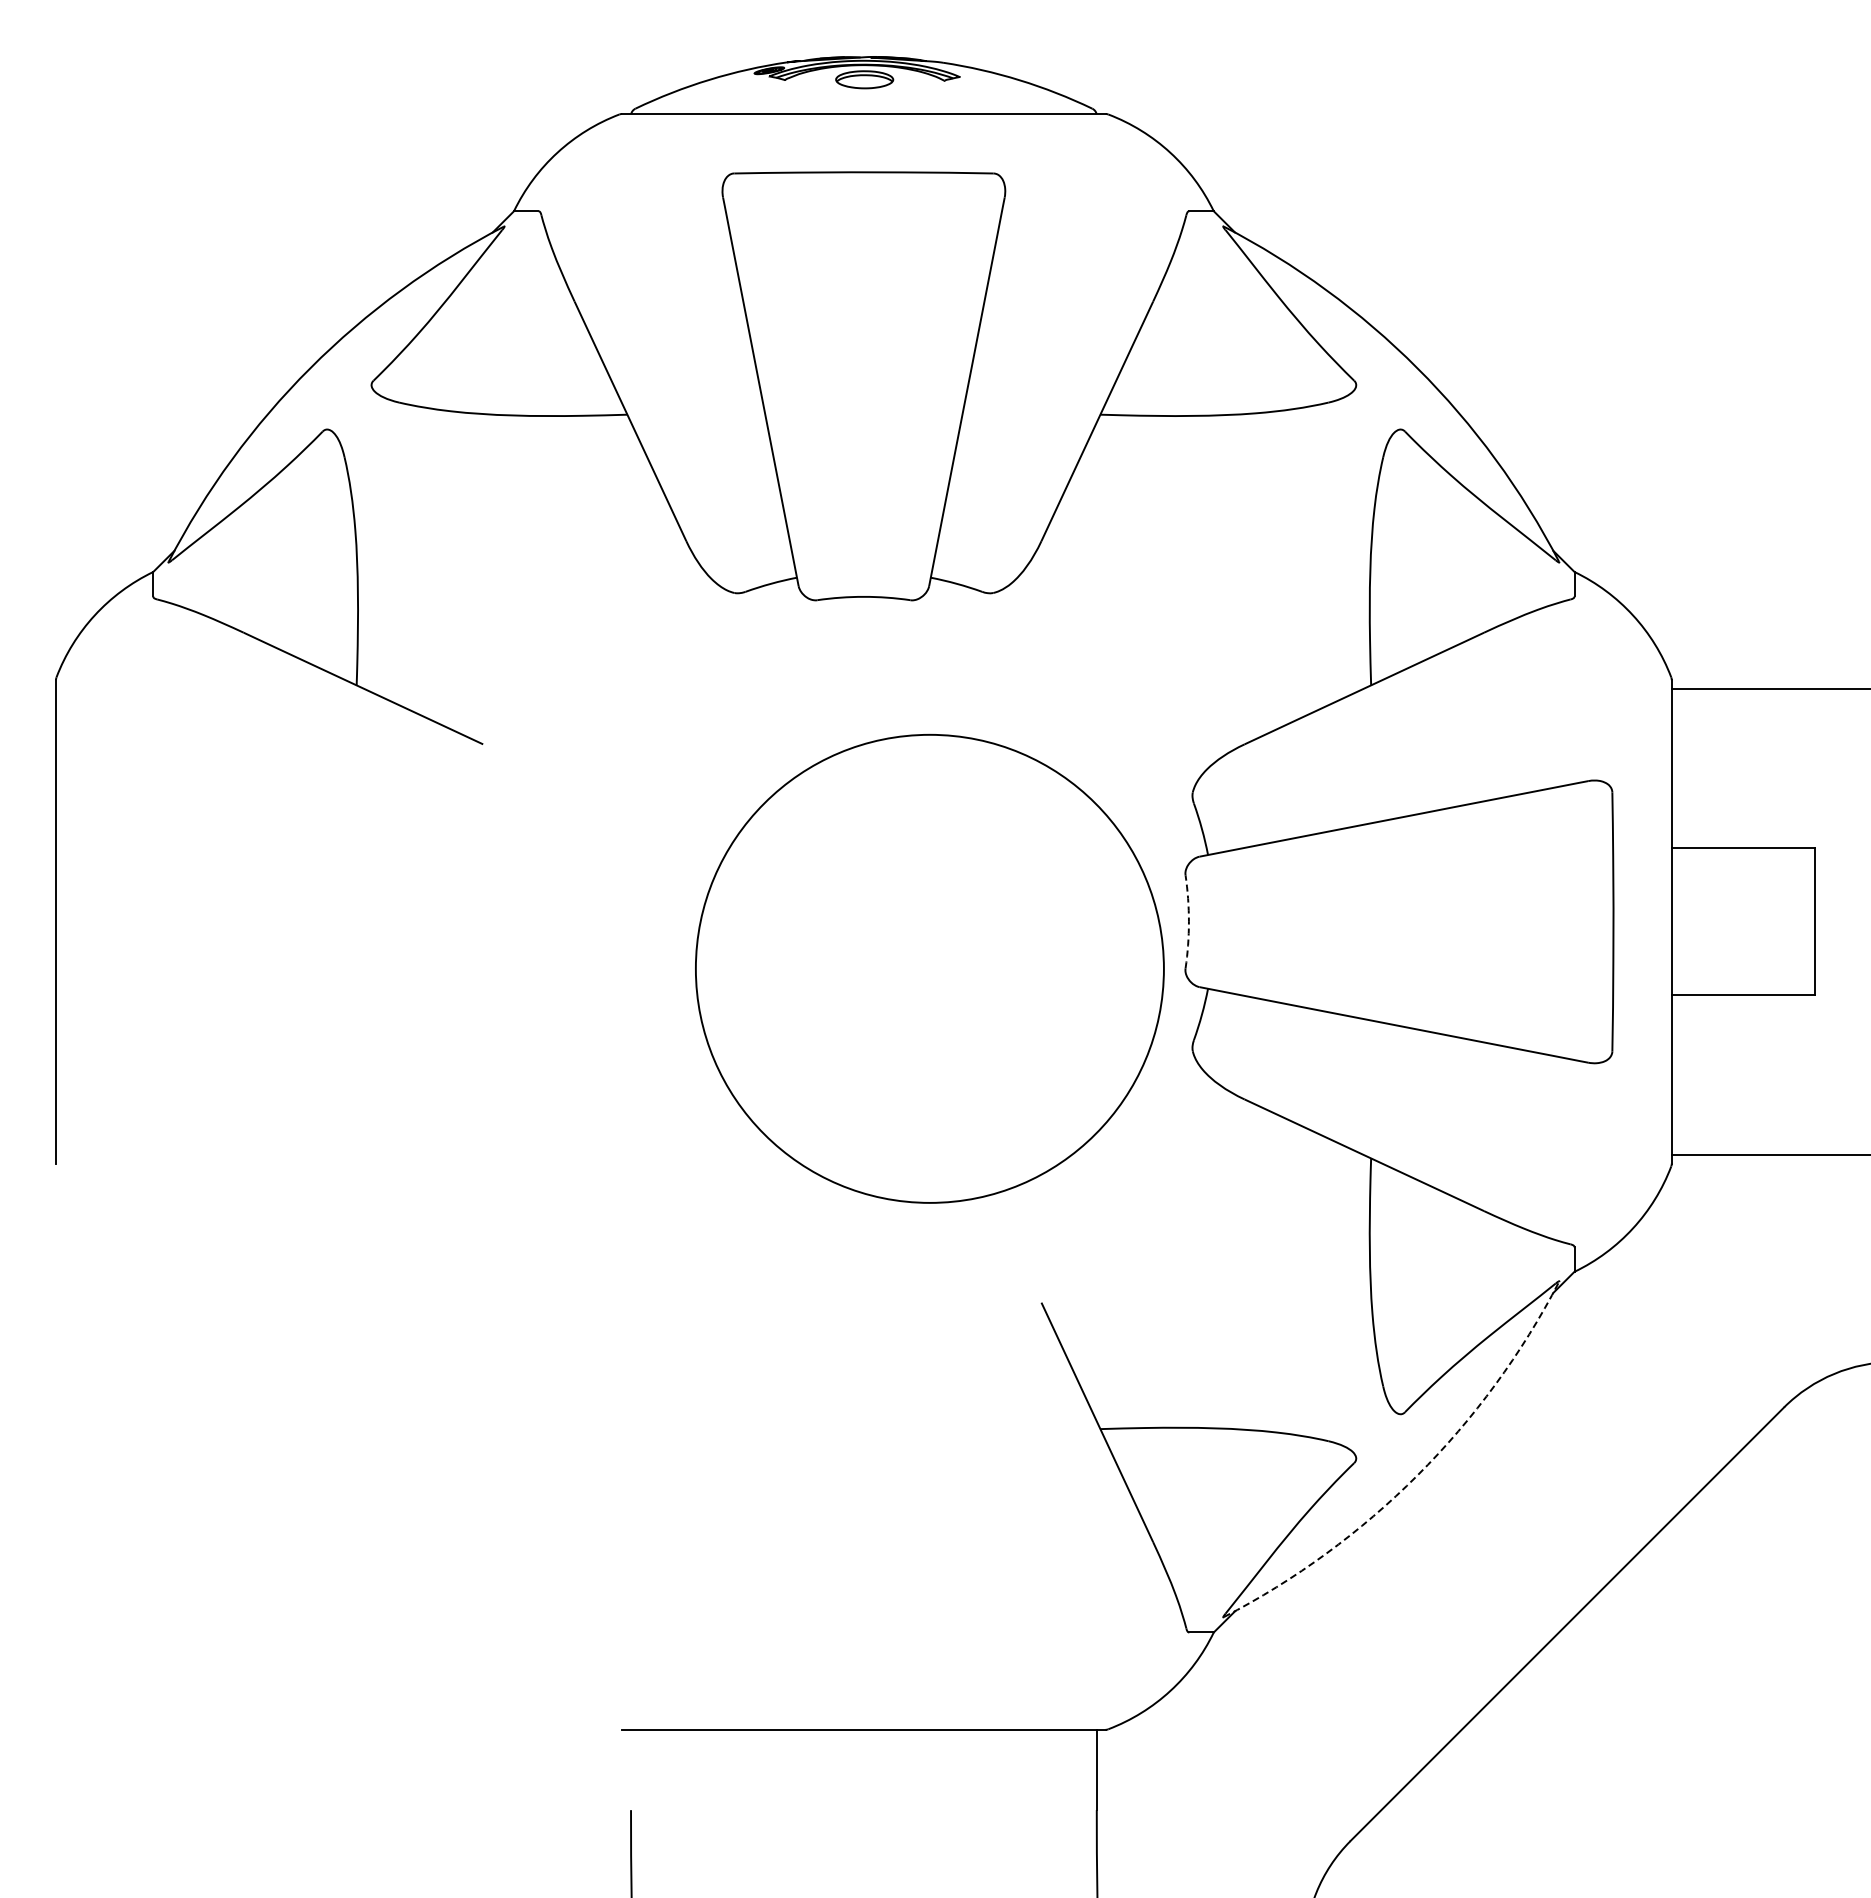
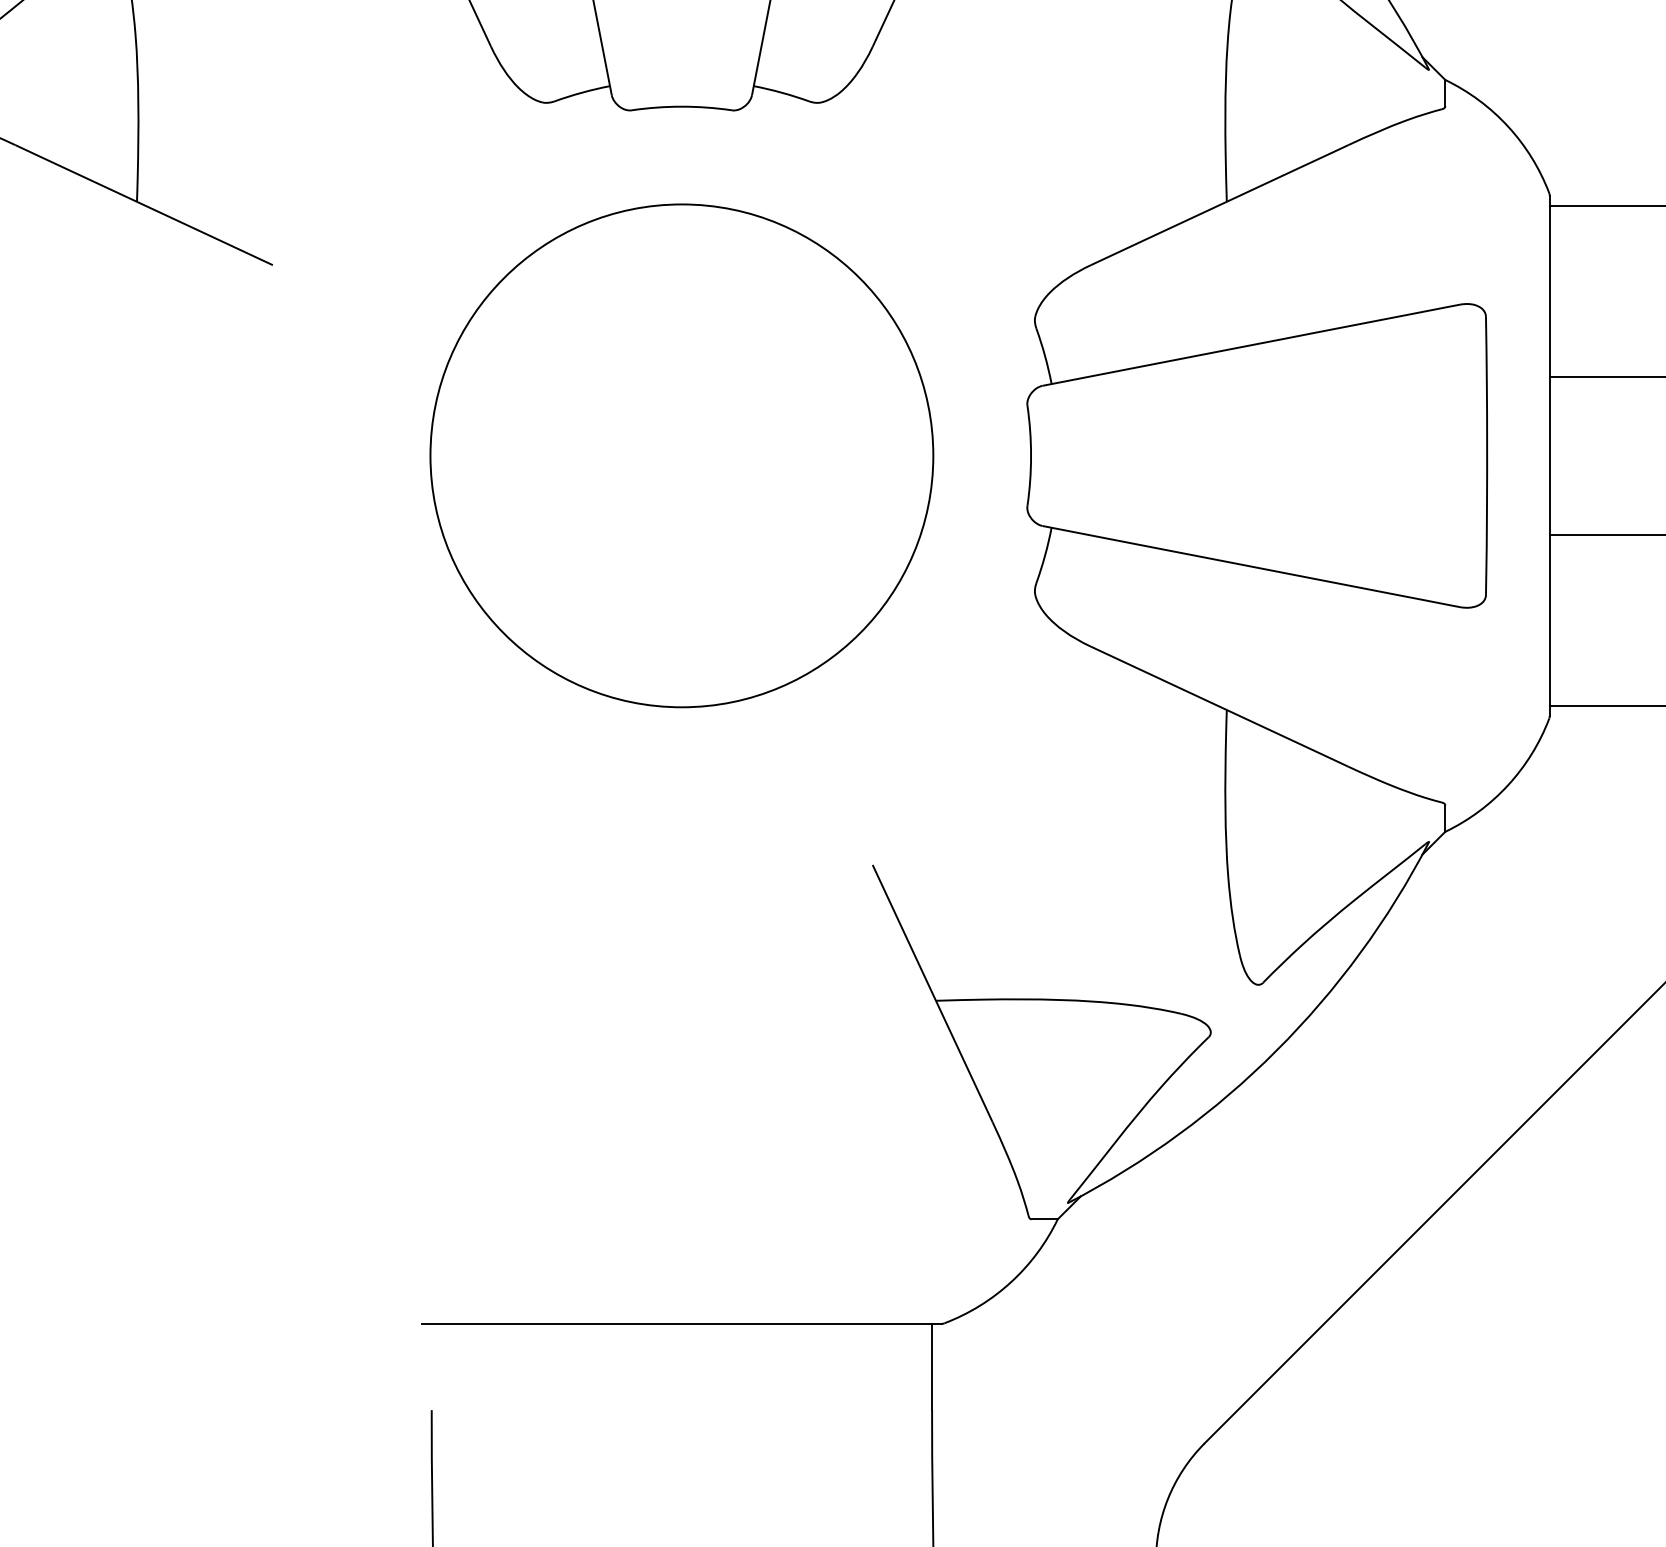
arc: (1188, 921) -> (1030, 455), dashed -> solid
circle: (929, 968) -> (681, 455), moved
arc: (1417, 1475) -> (1276, 1050), dashed -> solid

